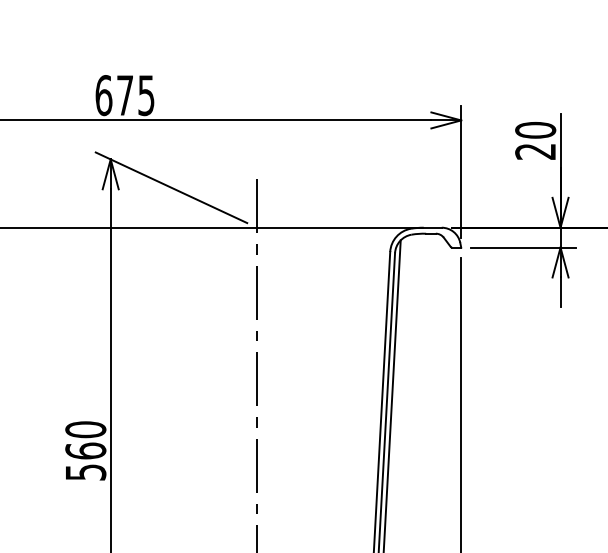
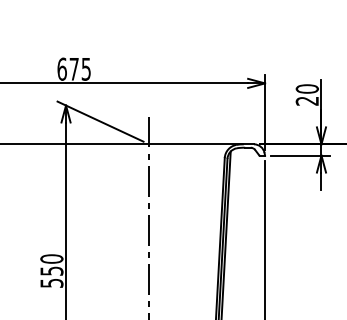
text: (85, 449) -> (51, 270), 560 -> 550

